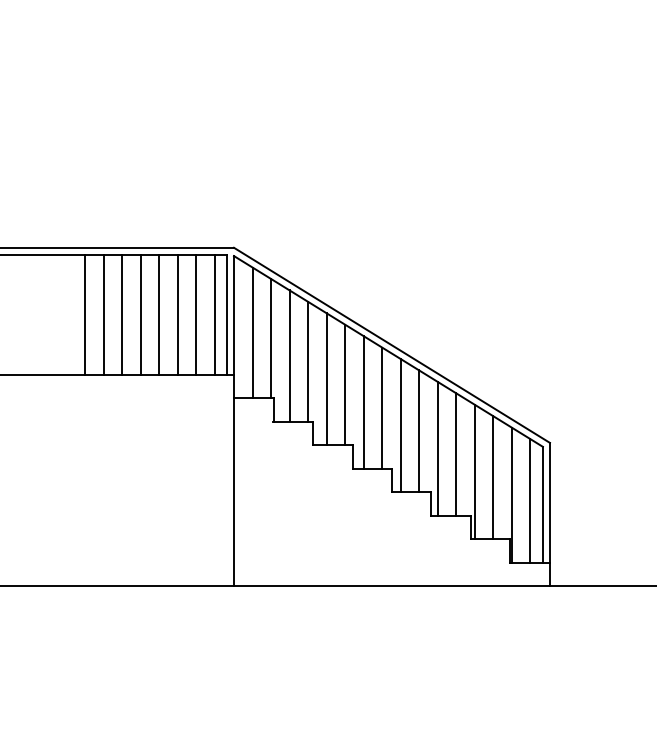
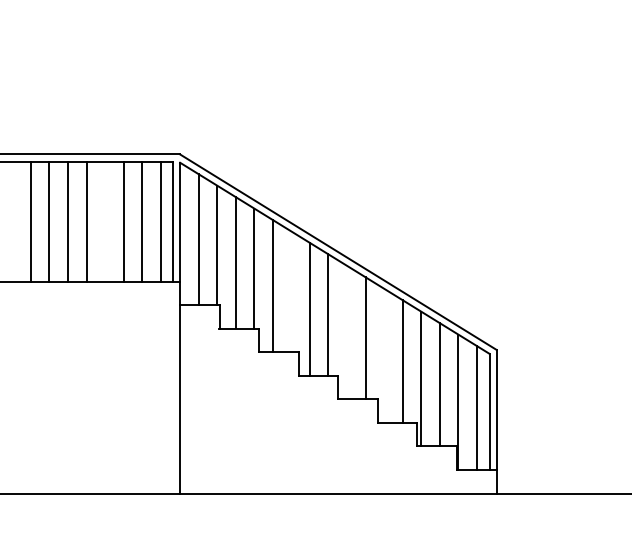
line: (159, 314) -> (105, 221), removed
line: (345, 384) -> (291, 291), removed
line: (400, 425) -> (346, 332), removed
line: (437, 448) -> (383, 355), removed

